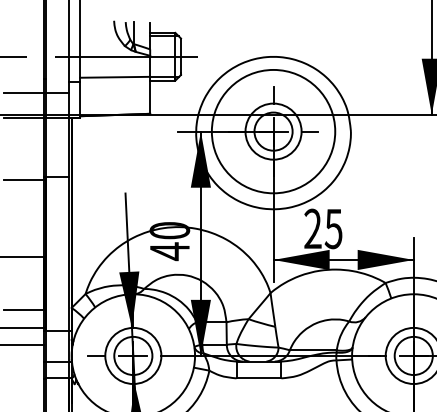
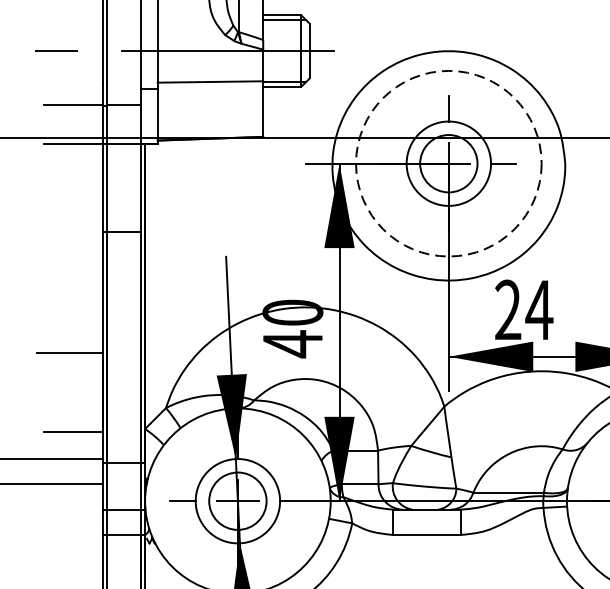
circle: (273, 131) -> (448, 163), solid -> dashed
line: (23, 180) -> (72, 237), removed
text: (333, 229) -> (539, 310), 25 -> 24

